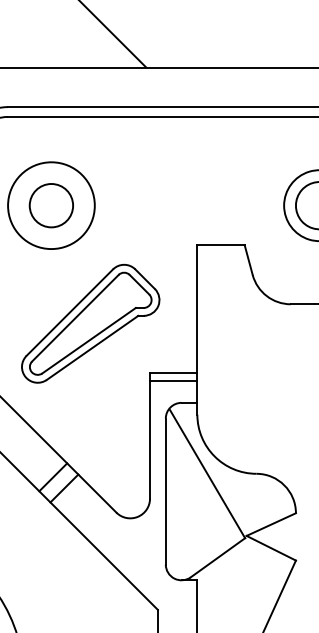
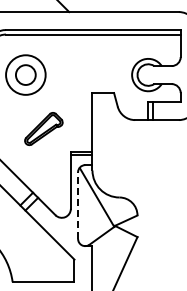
part: (90, 322) -> (43, 128), size x0.6
line: (166, 491) -> (78, 205), solid -> dashed

